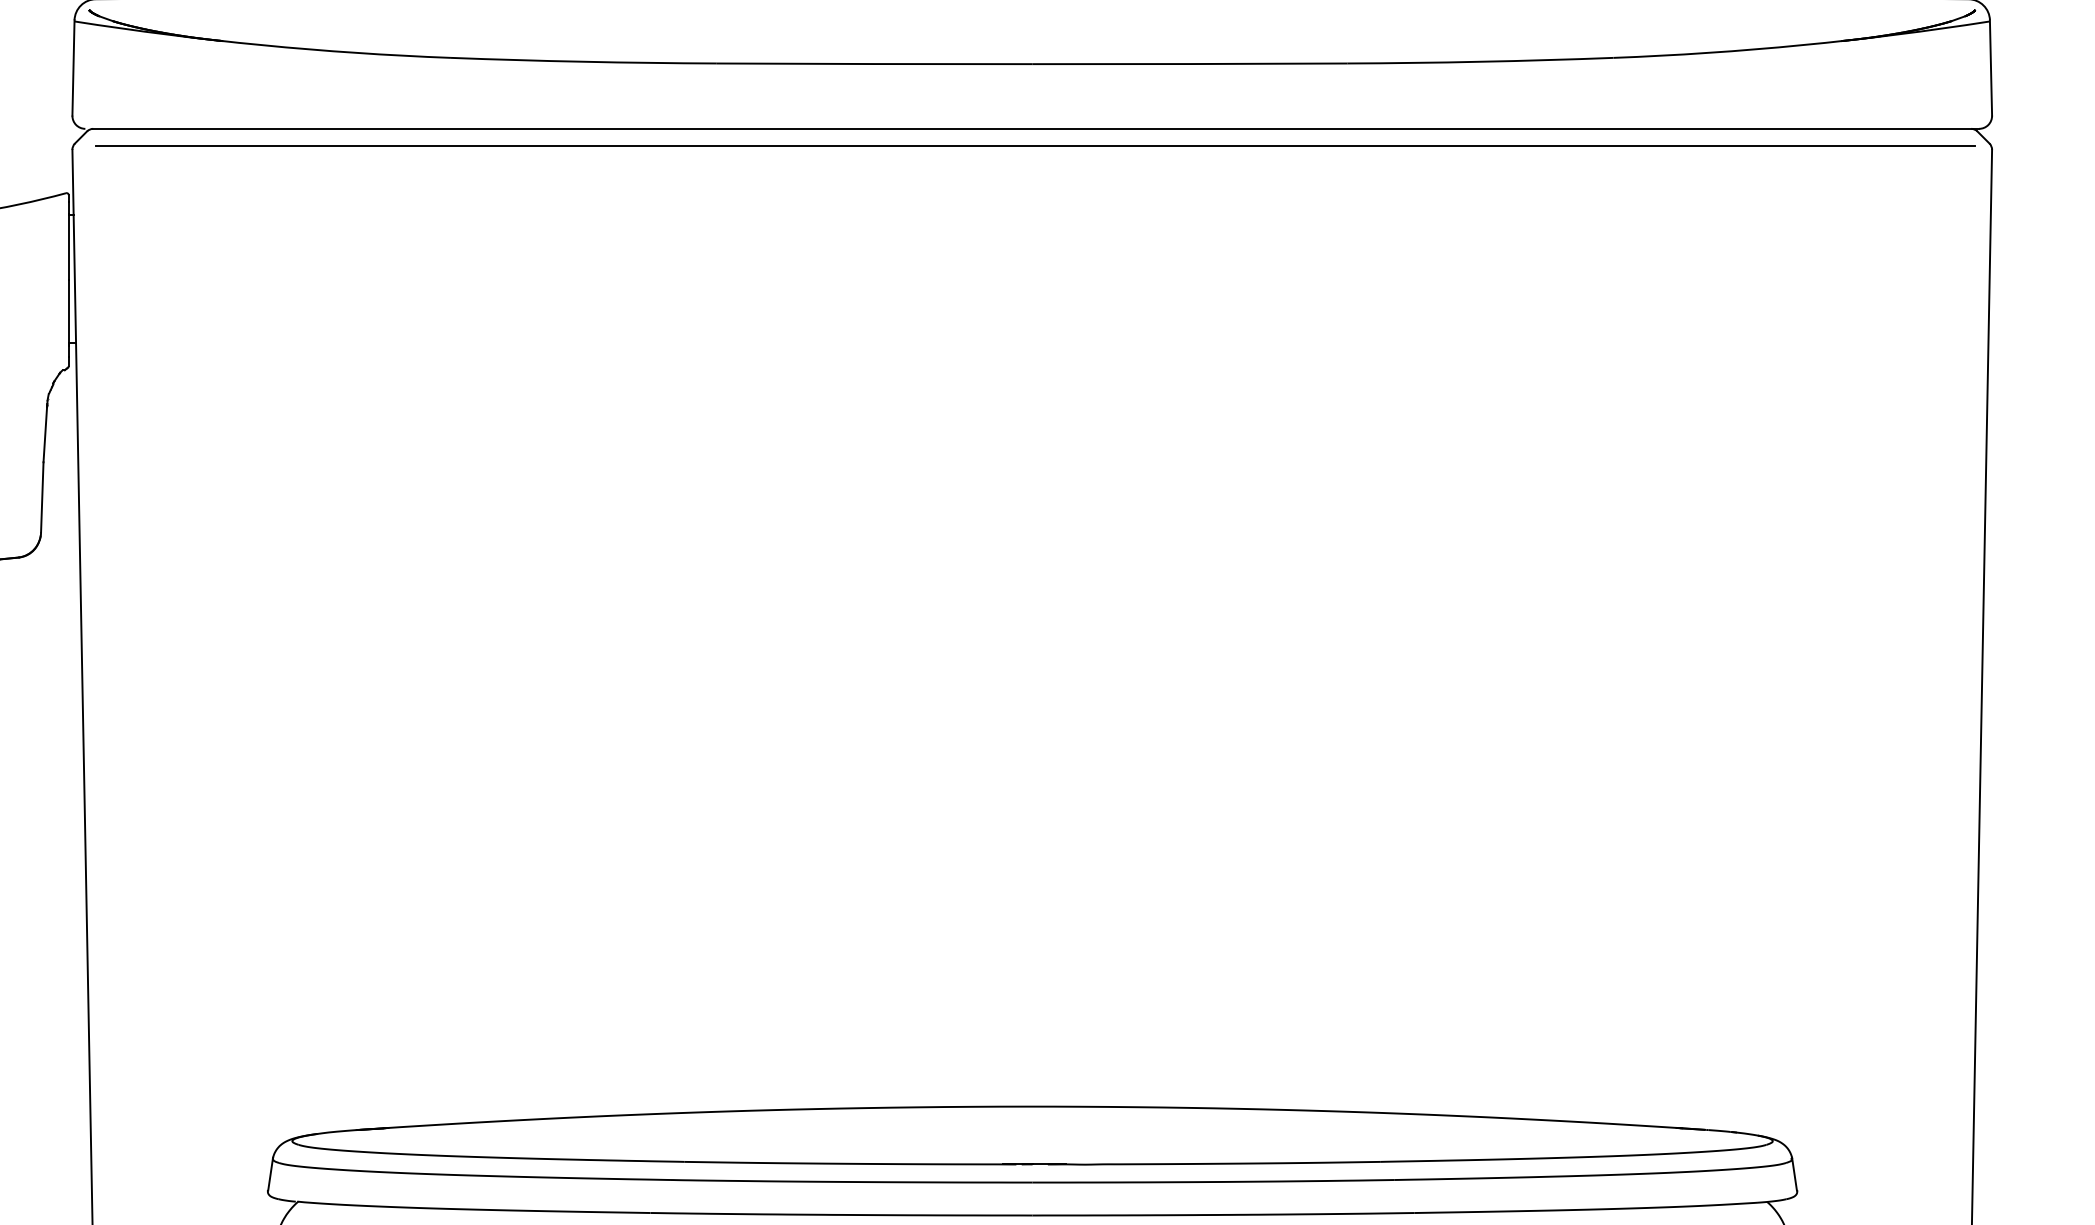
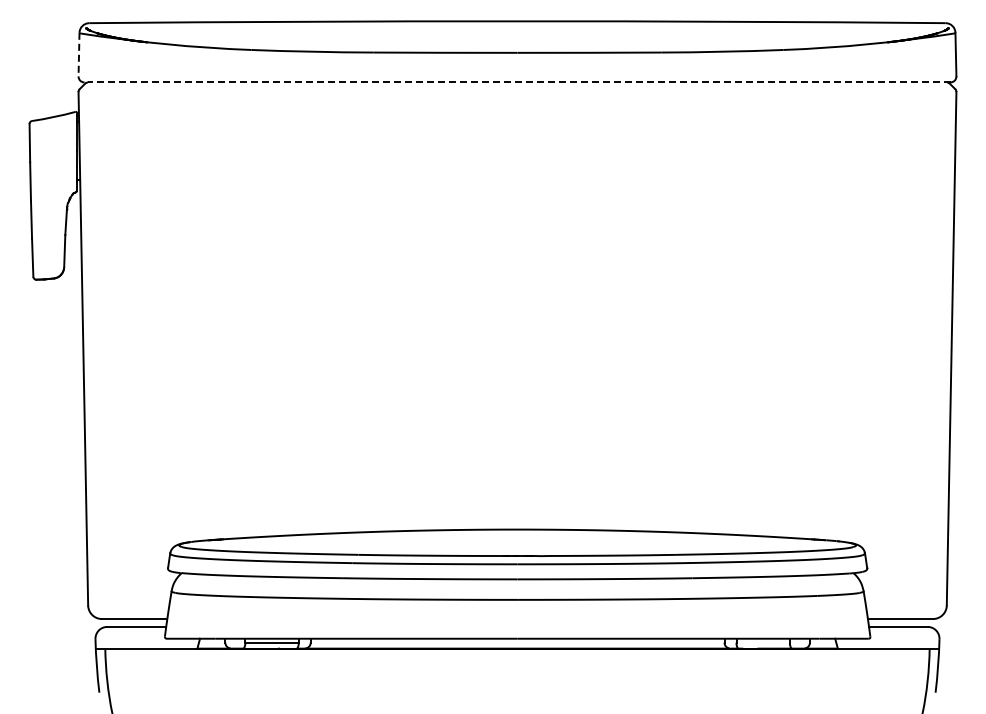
line: (74, 67) -> (79, 54), solid -> dashed
line: (1034, 128) -> (518, 82), solid -> dashed
line: (1034, 146) -> (518, 90), removed

